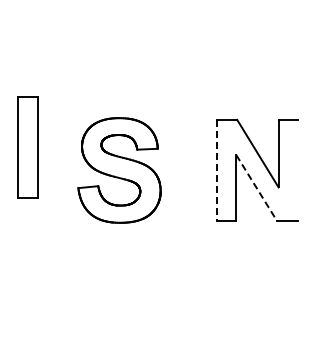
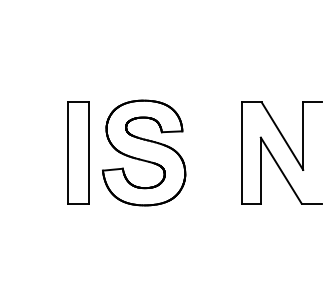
part: (27, 147) -> (78, 153), moved
line: (217, 170) -> (242, 153), dashed -> solid
line: (256, 188) -> (281, 171), dashed -> solid

